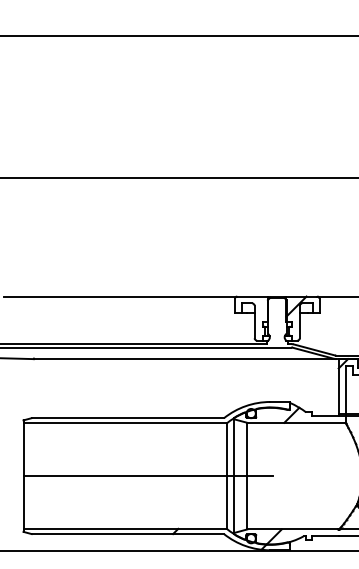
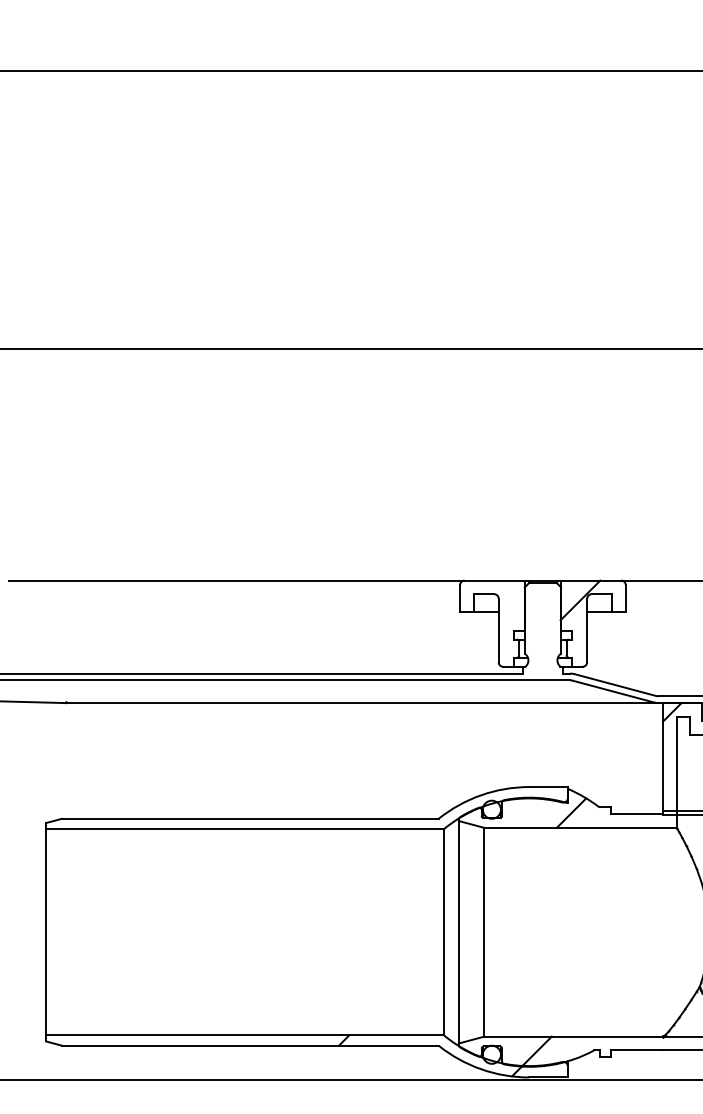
line: (148, 476) -> (290, 932), removed

